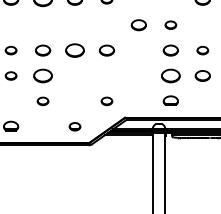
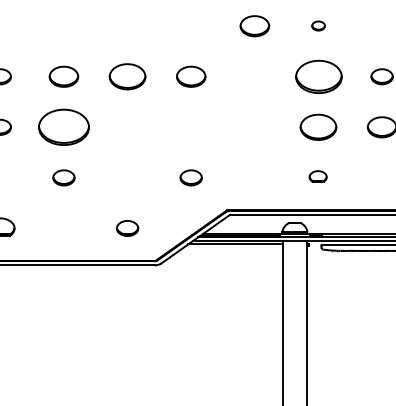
part: (170, 24) -> (317, 24), size x0.6
part: (170, 50) -> (317, 76), size x1.6
part: (42, 75) -> (62, 126), size x1.4
part: (170, 100) -> (317, 176), size x0.6

